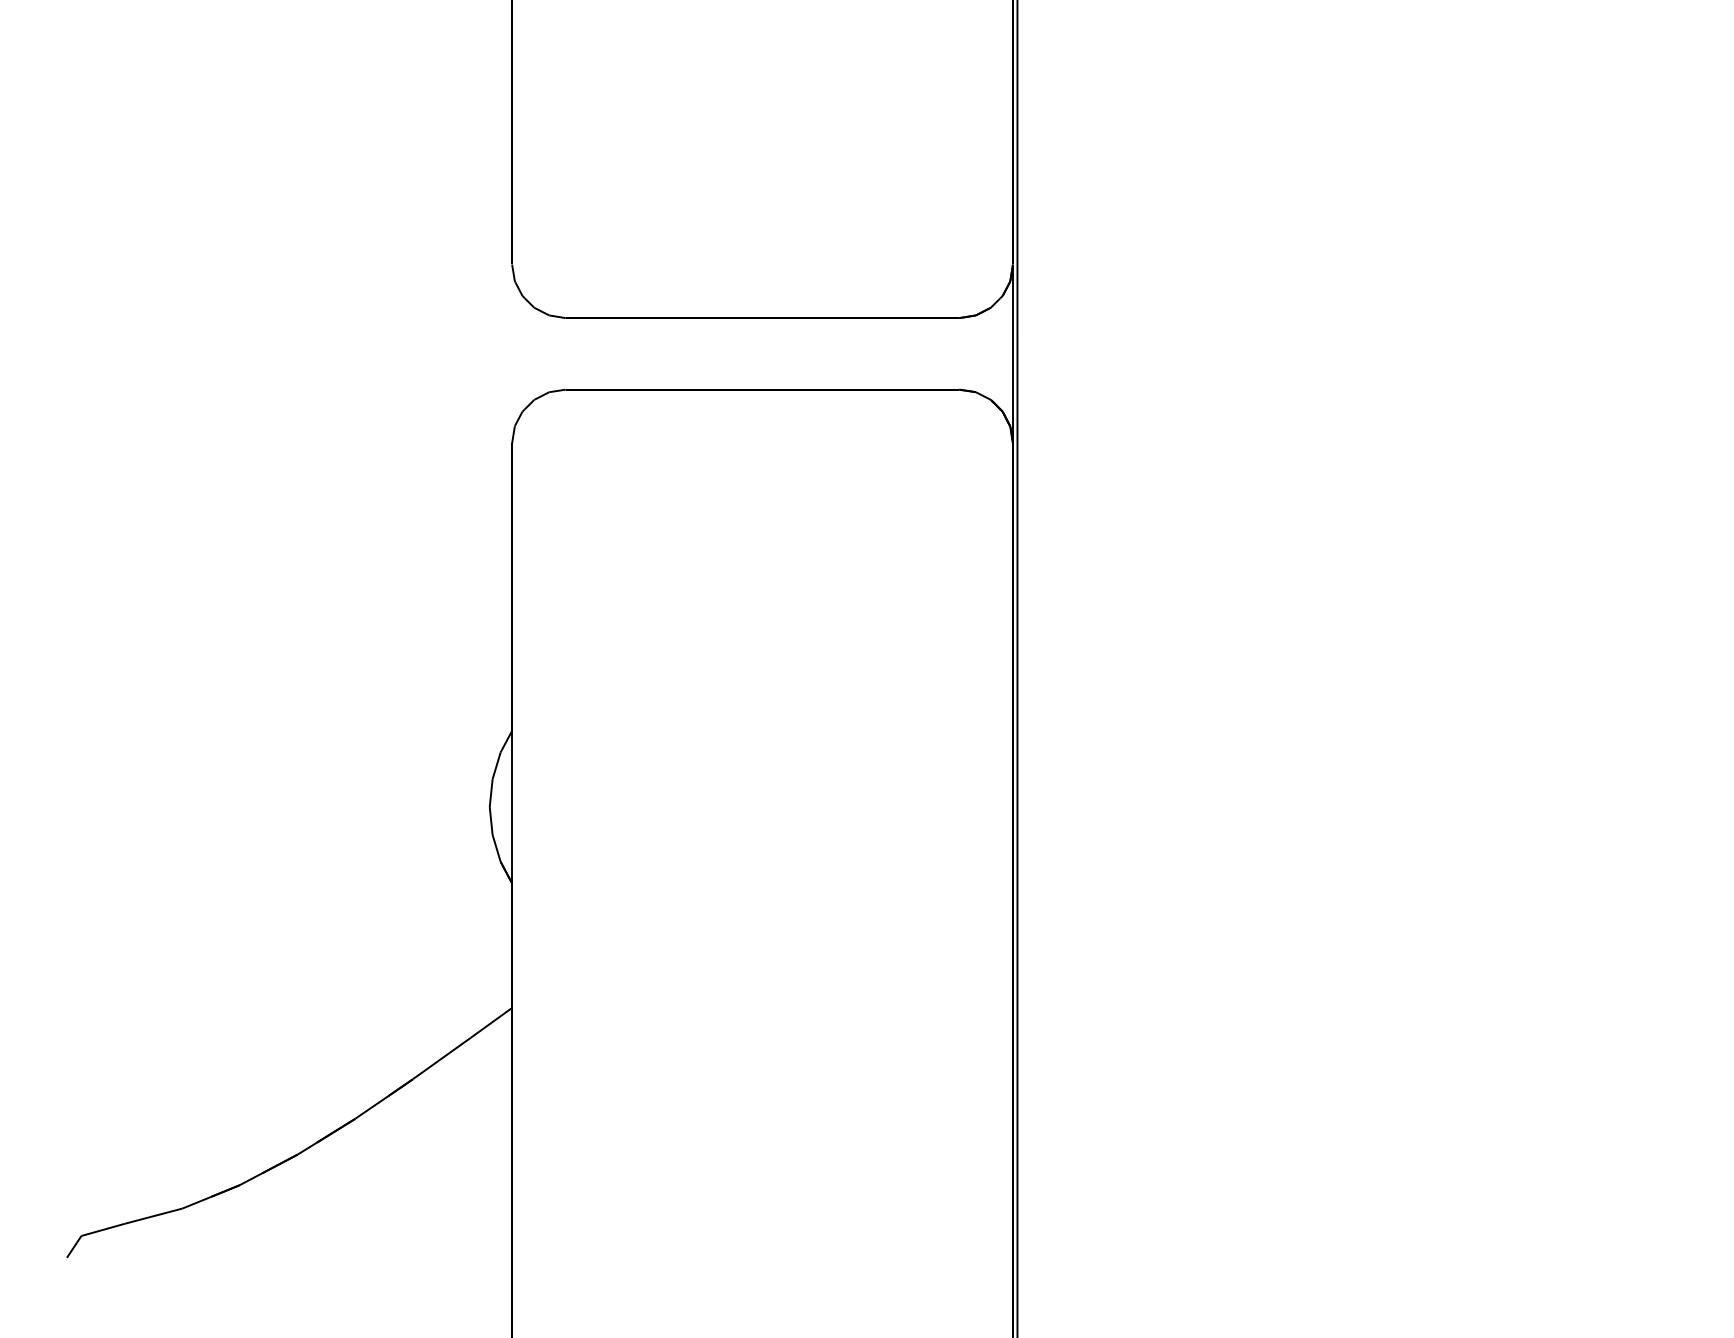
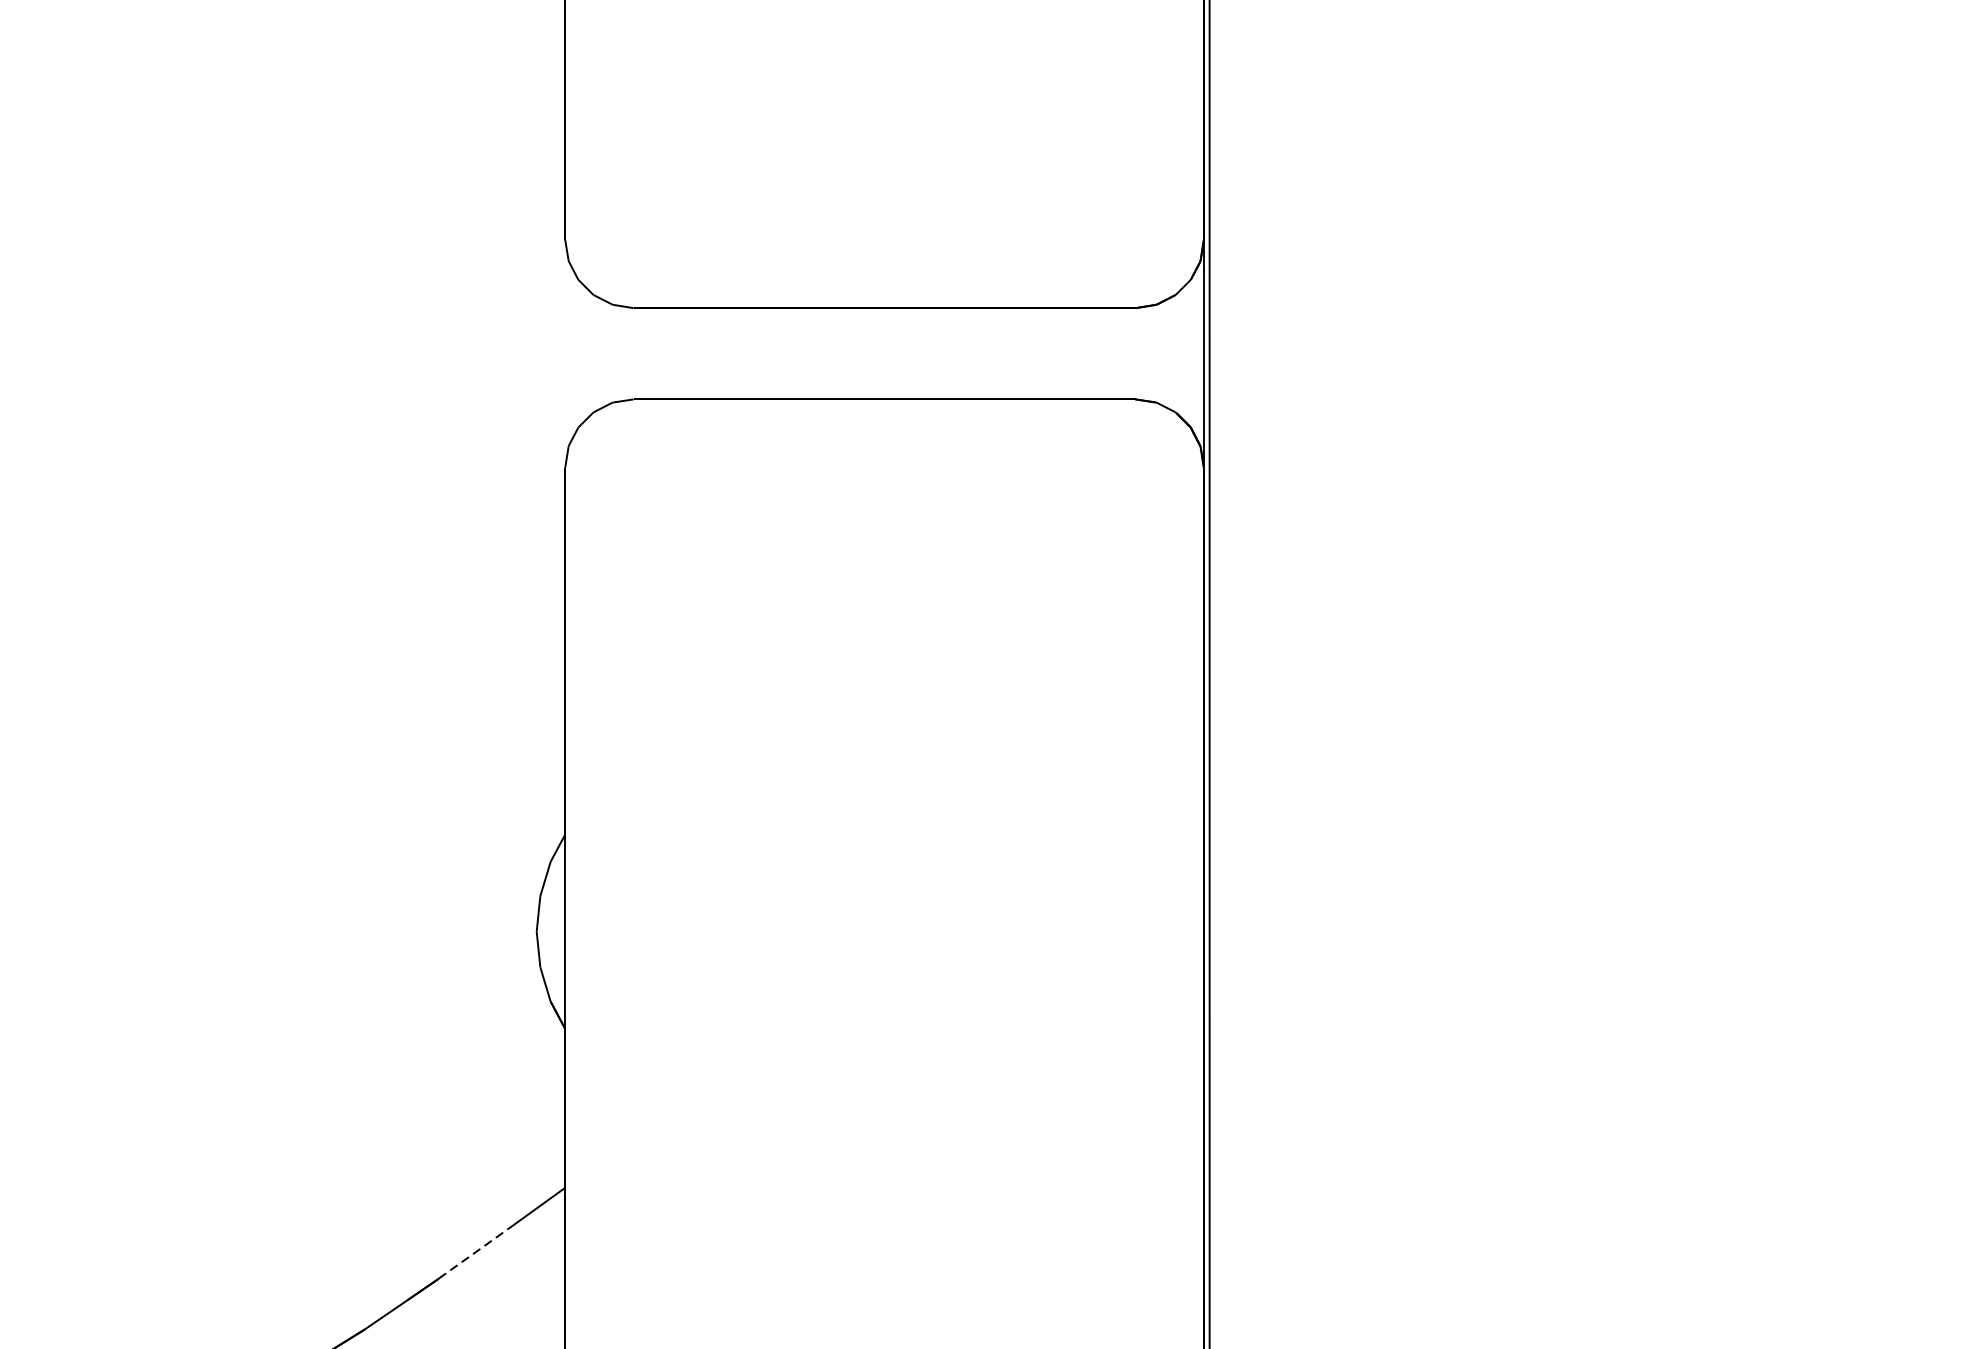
line: (441, 1058) -> (475, 1252), solid -> dashed

